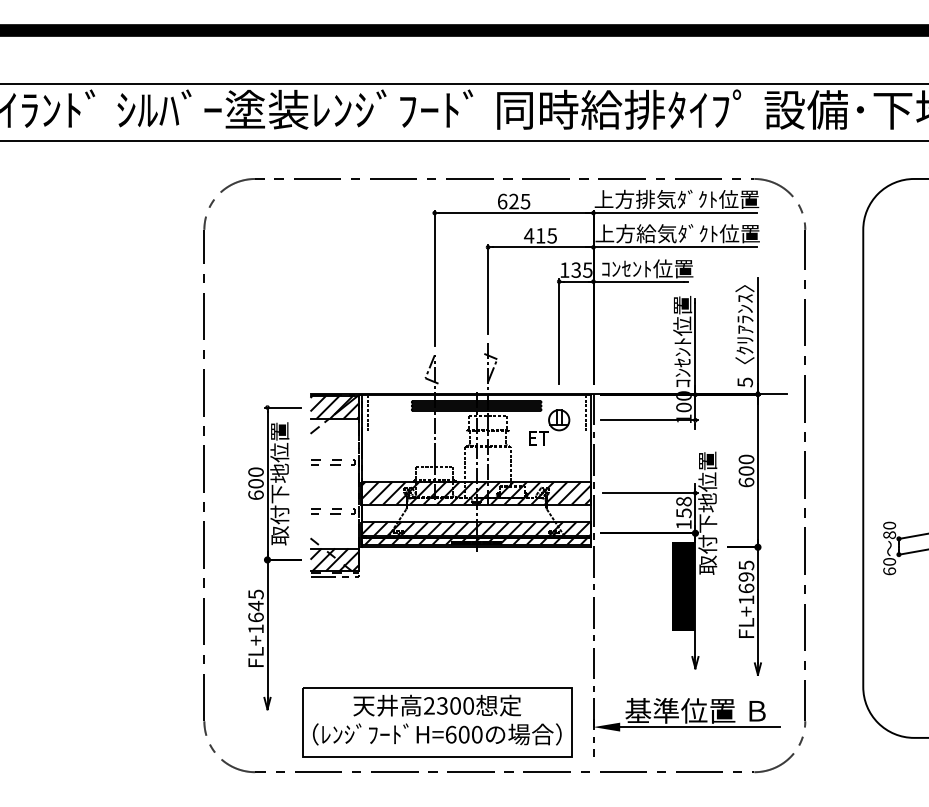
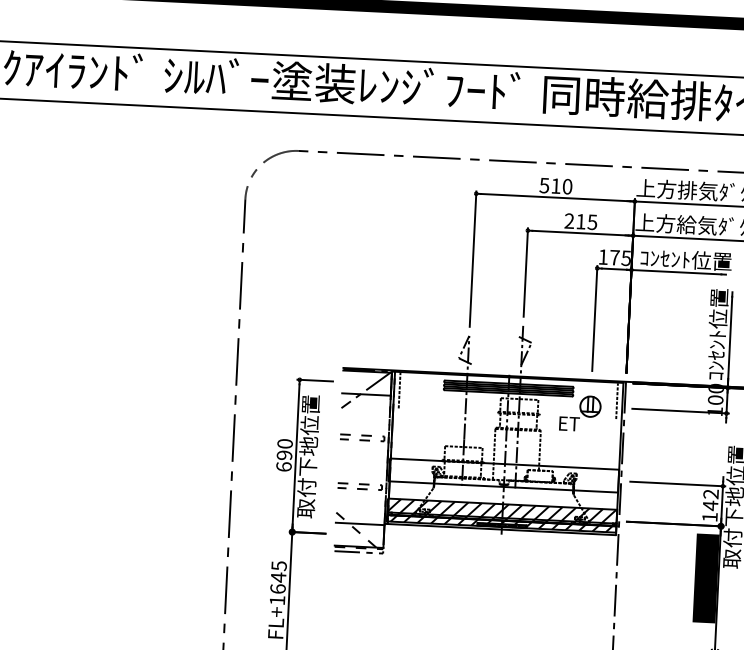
text: (513, 201) -> (555, 186), 625 -> 510
text: (528, 235) -> (568, 220), 415 -> 215
text: (576, 269) -> (615, 257), 135 -> 175
hatch: (334, 407) -> (366, 383), removed
text: (255, 483) -> (284, 455), 600 -> 690
hatch: (475, 492) -> (503, 474), removed
text: (683, 507) -> (710, 499), 158 -> 142
hatch: (334, 559) -> (359, 534), removed

